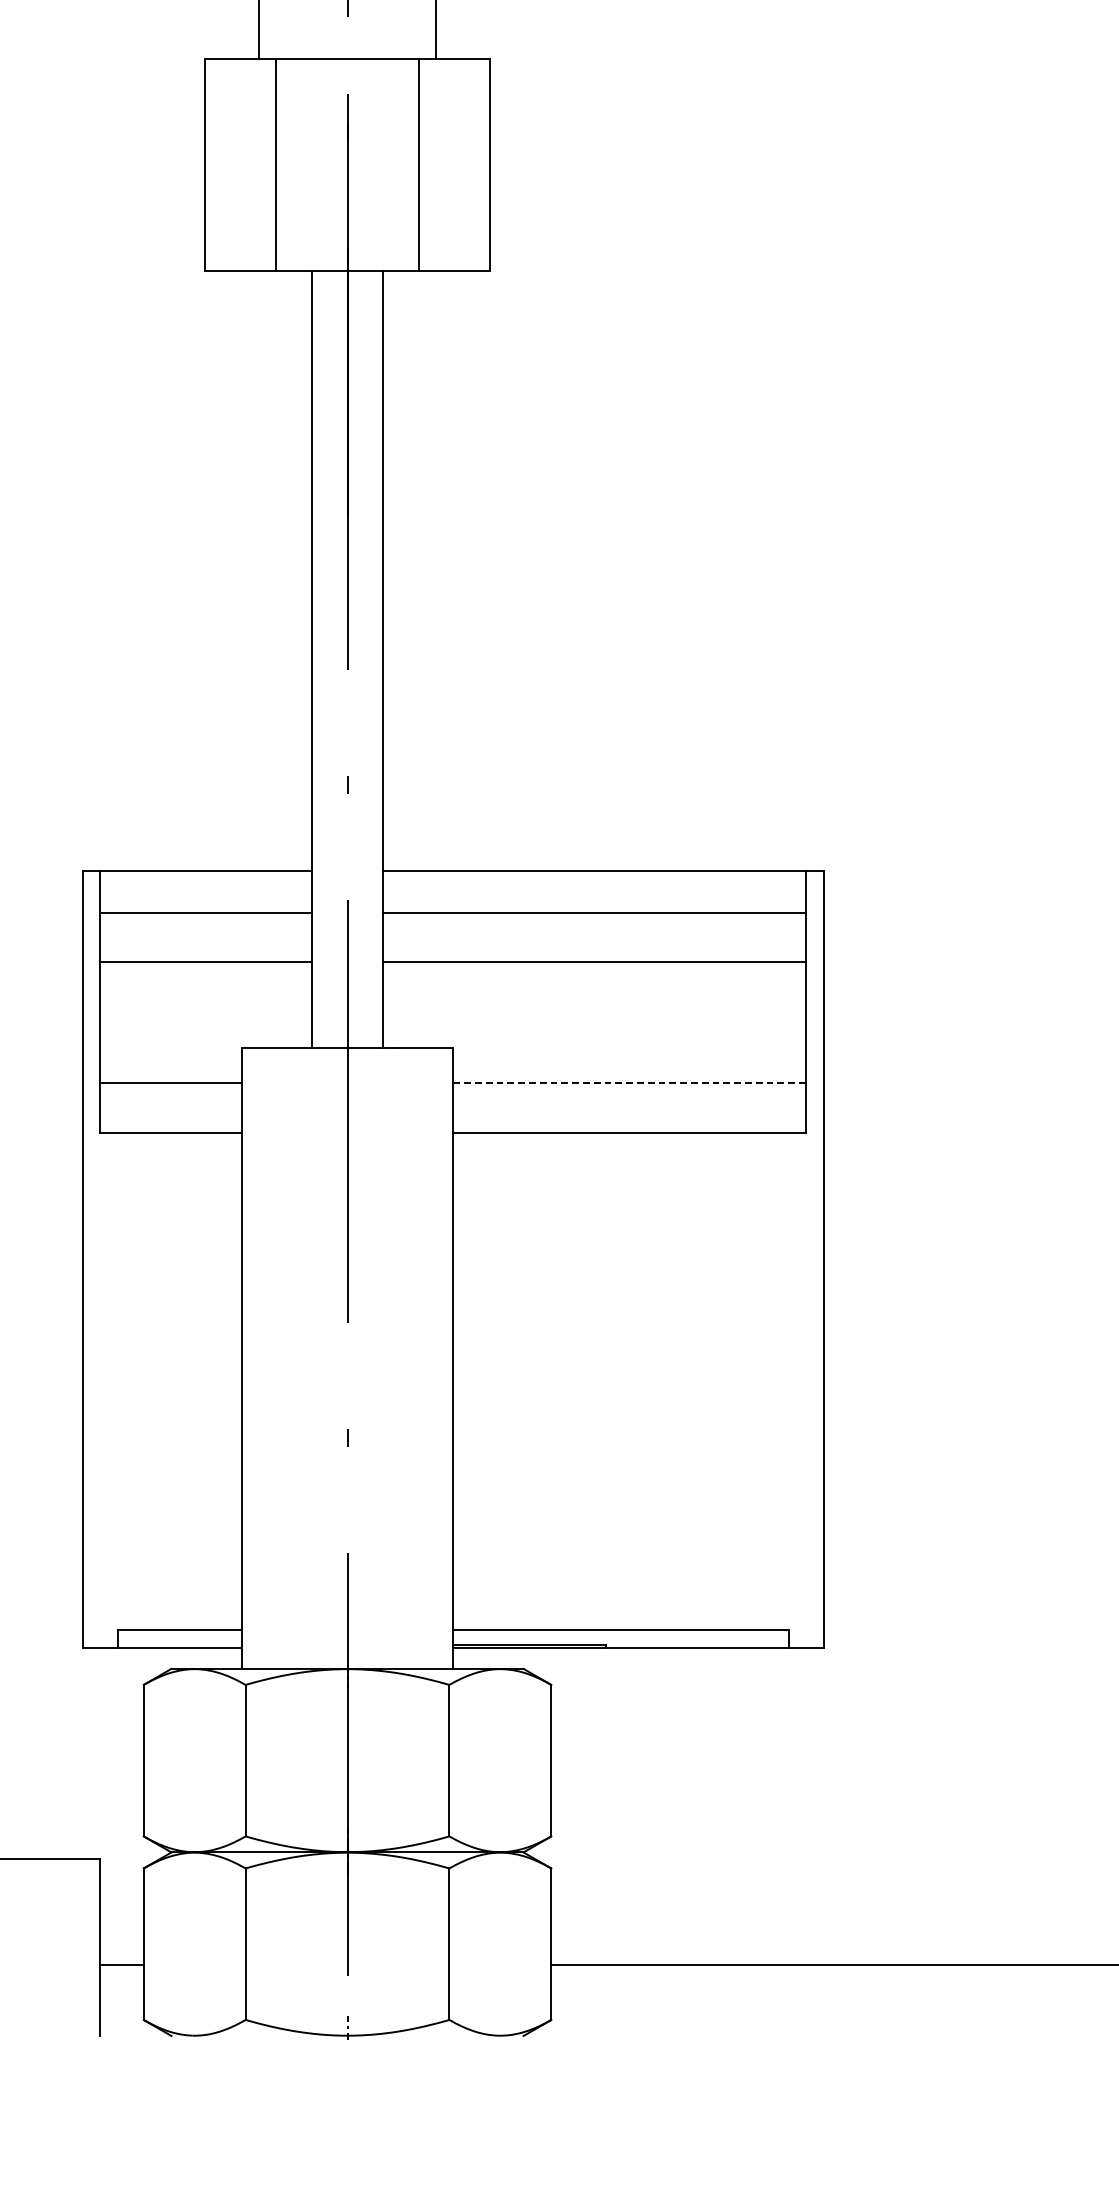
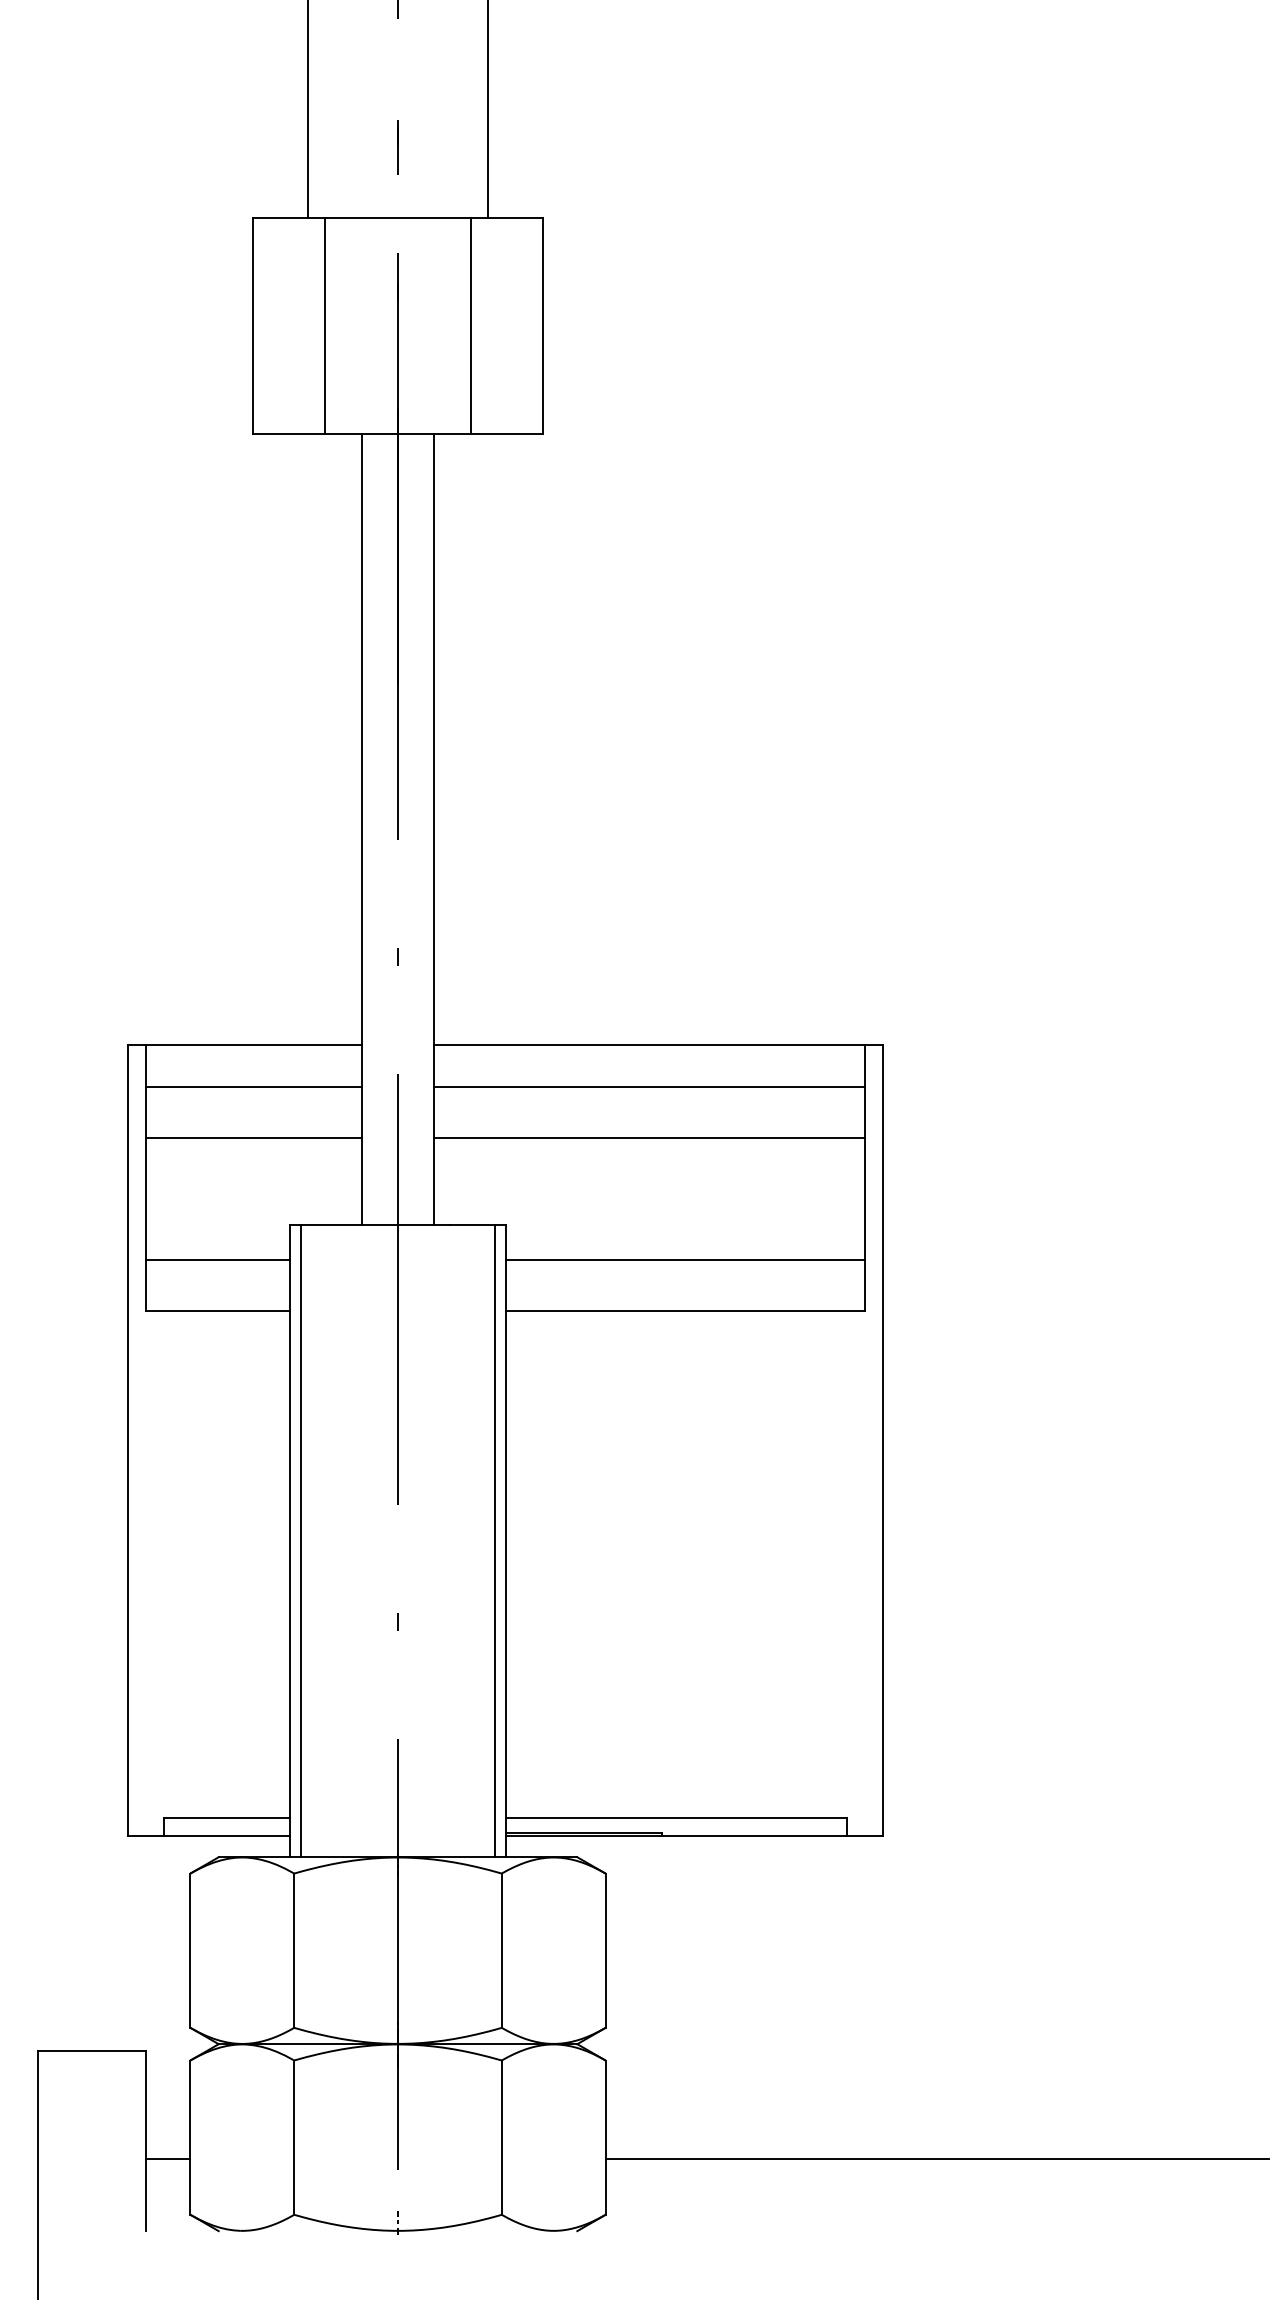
line: (629, 1083) -> (685, 1260), dashed -> solid
line: (251, 1357) -> (300, 1540), added
line: (443, 1357) -> (495, 1540), added

